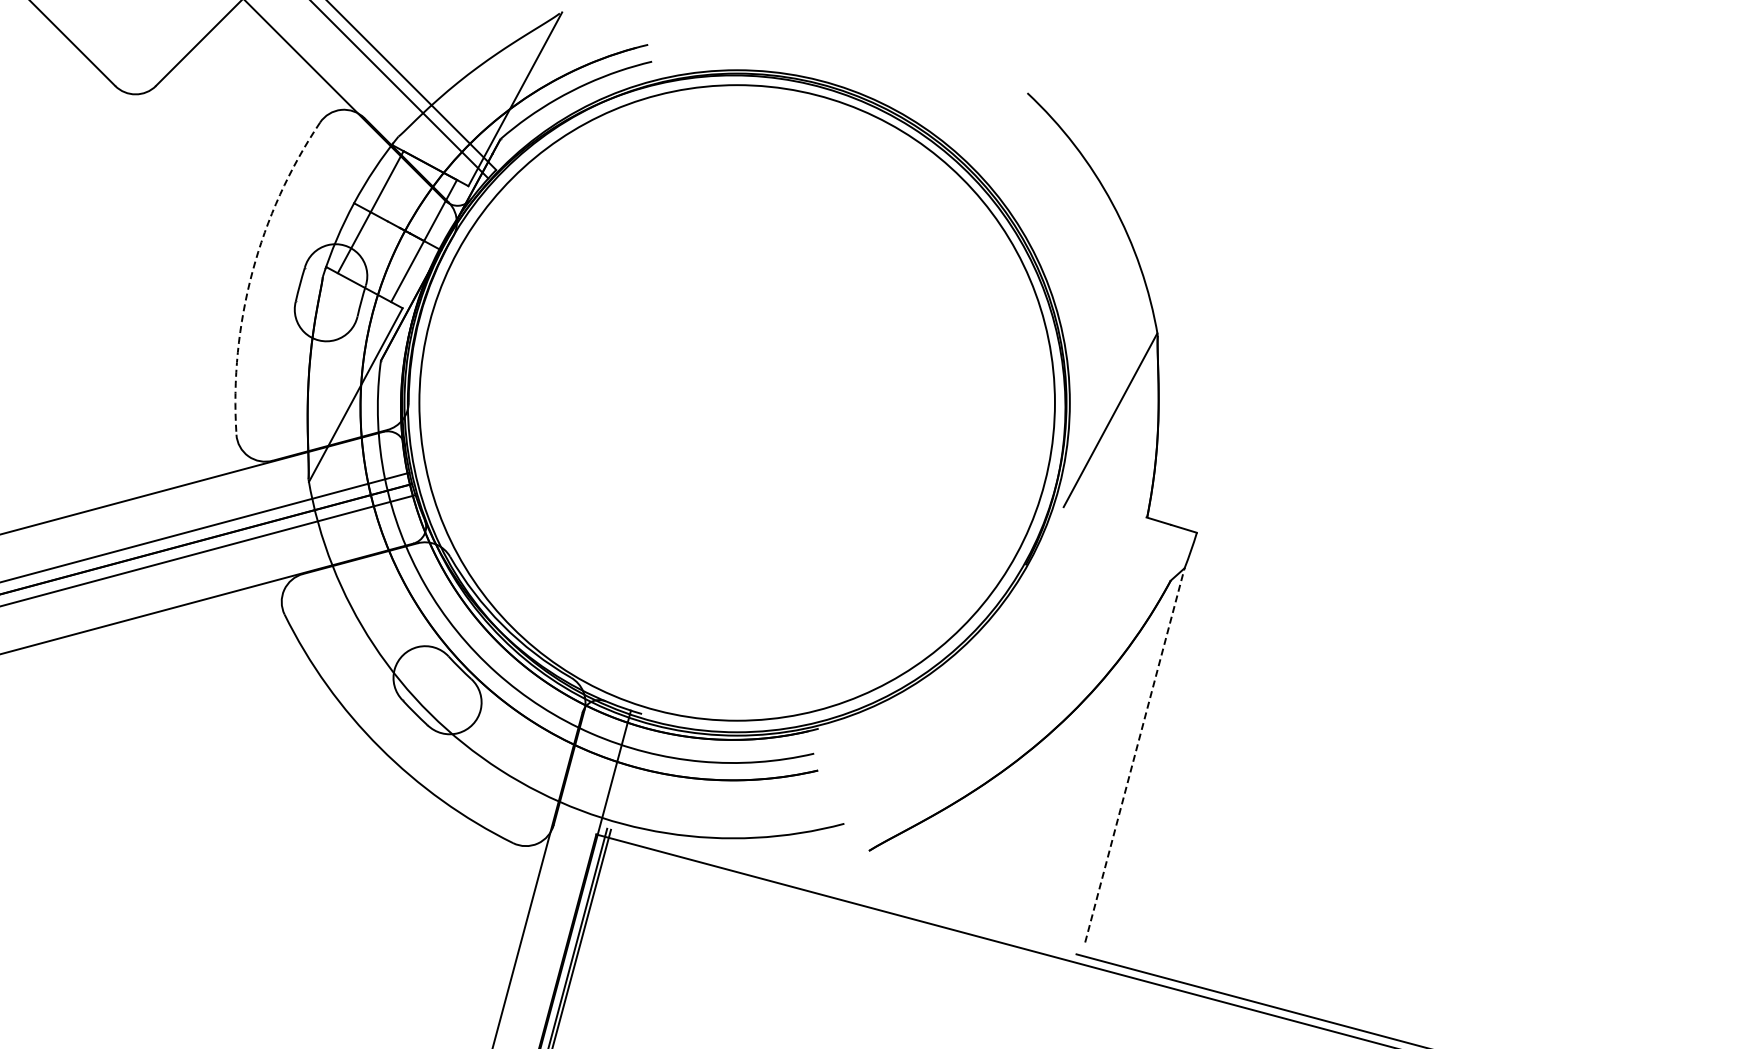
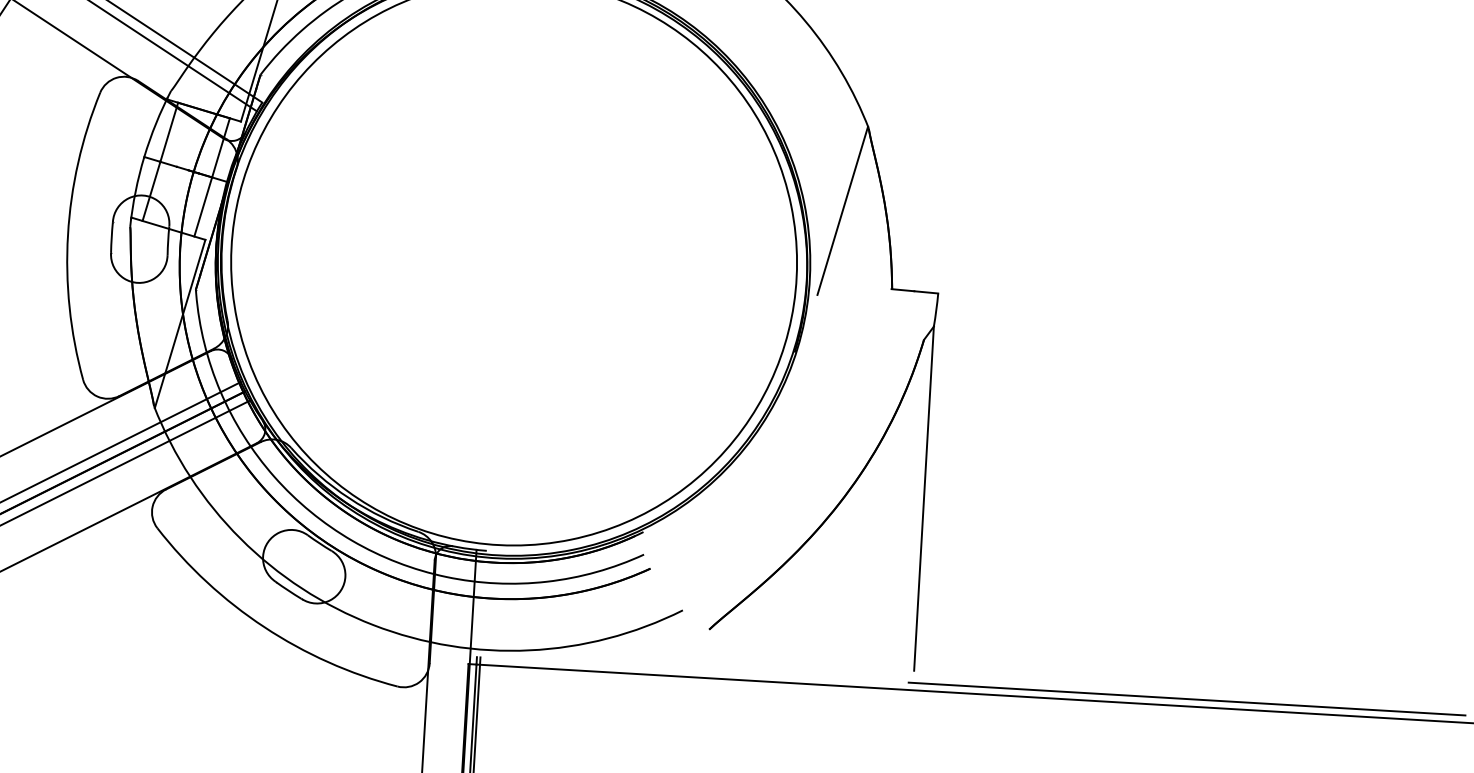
arc: (252, 271) -> (67, 234), dashed -> solid
line: (1134, 755) -> (923, 498), dashed -> solid

